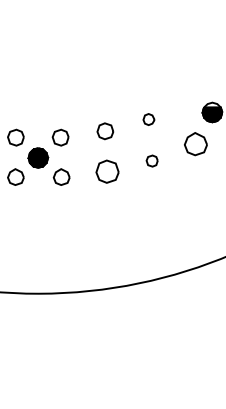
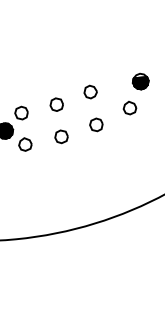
part: (148, 119) -> (90, 92), size x1.43
part: (195, 143) -> (129, 107), size x0.71
part: (151, 160) -> (95, 124), size x1.43
part: (107, 171) -> (61, 136), size x0.71

